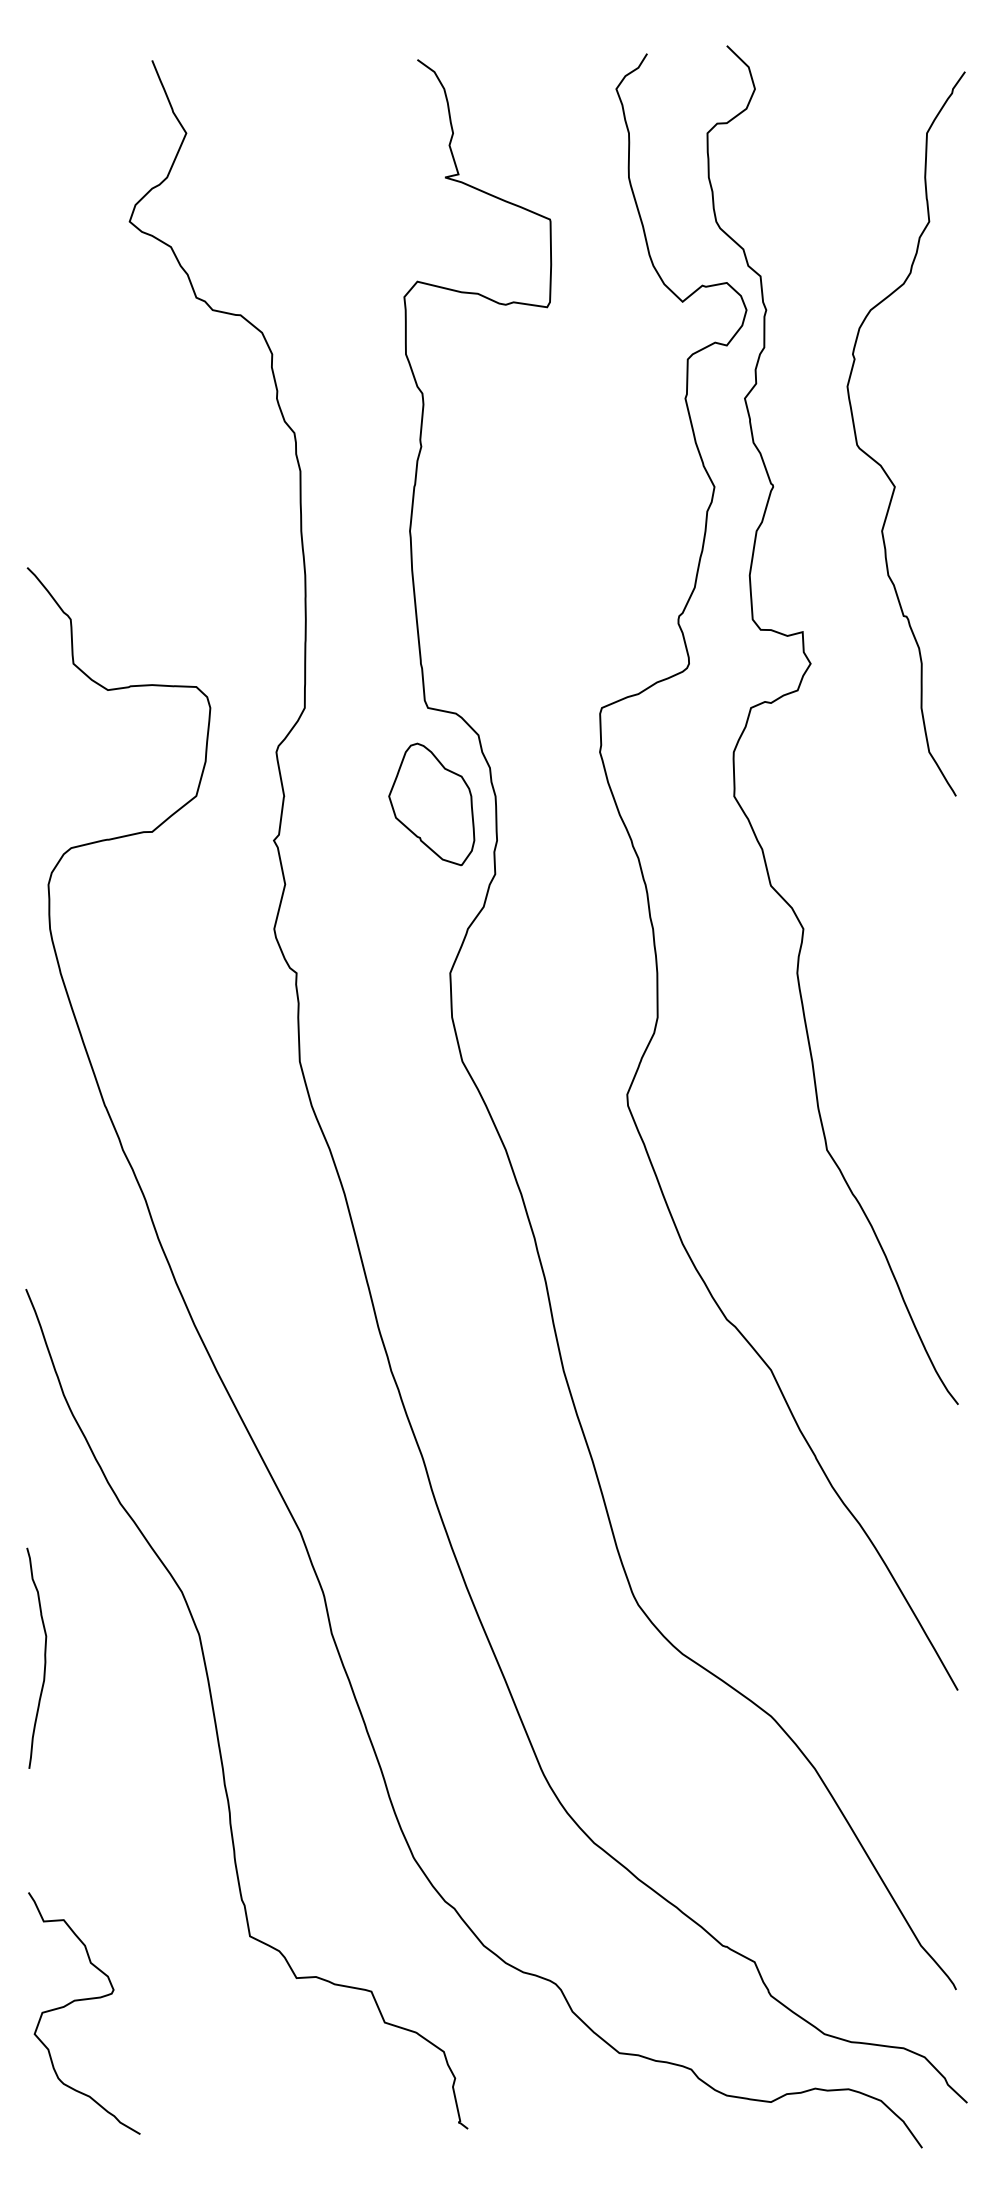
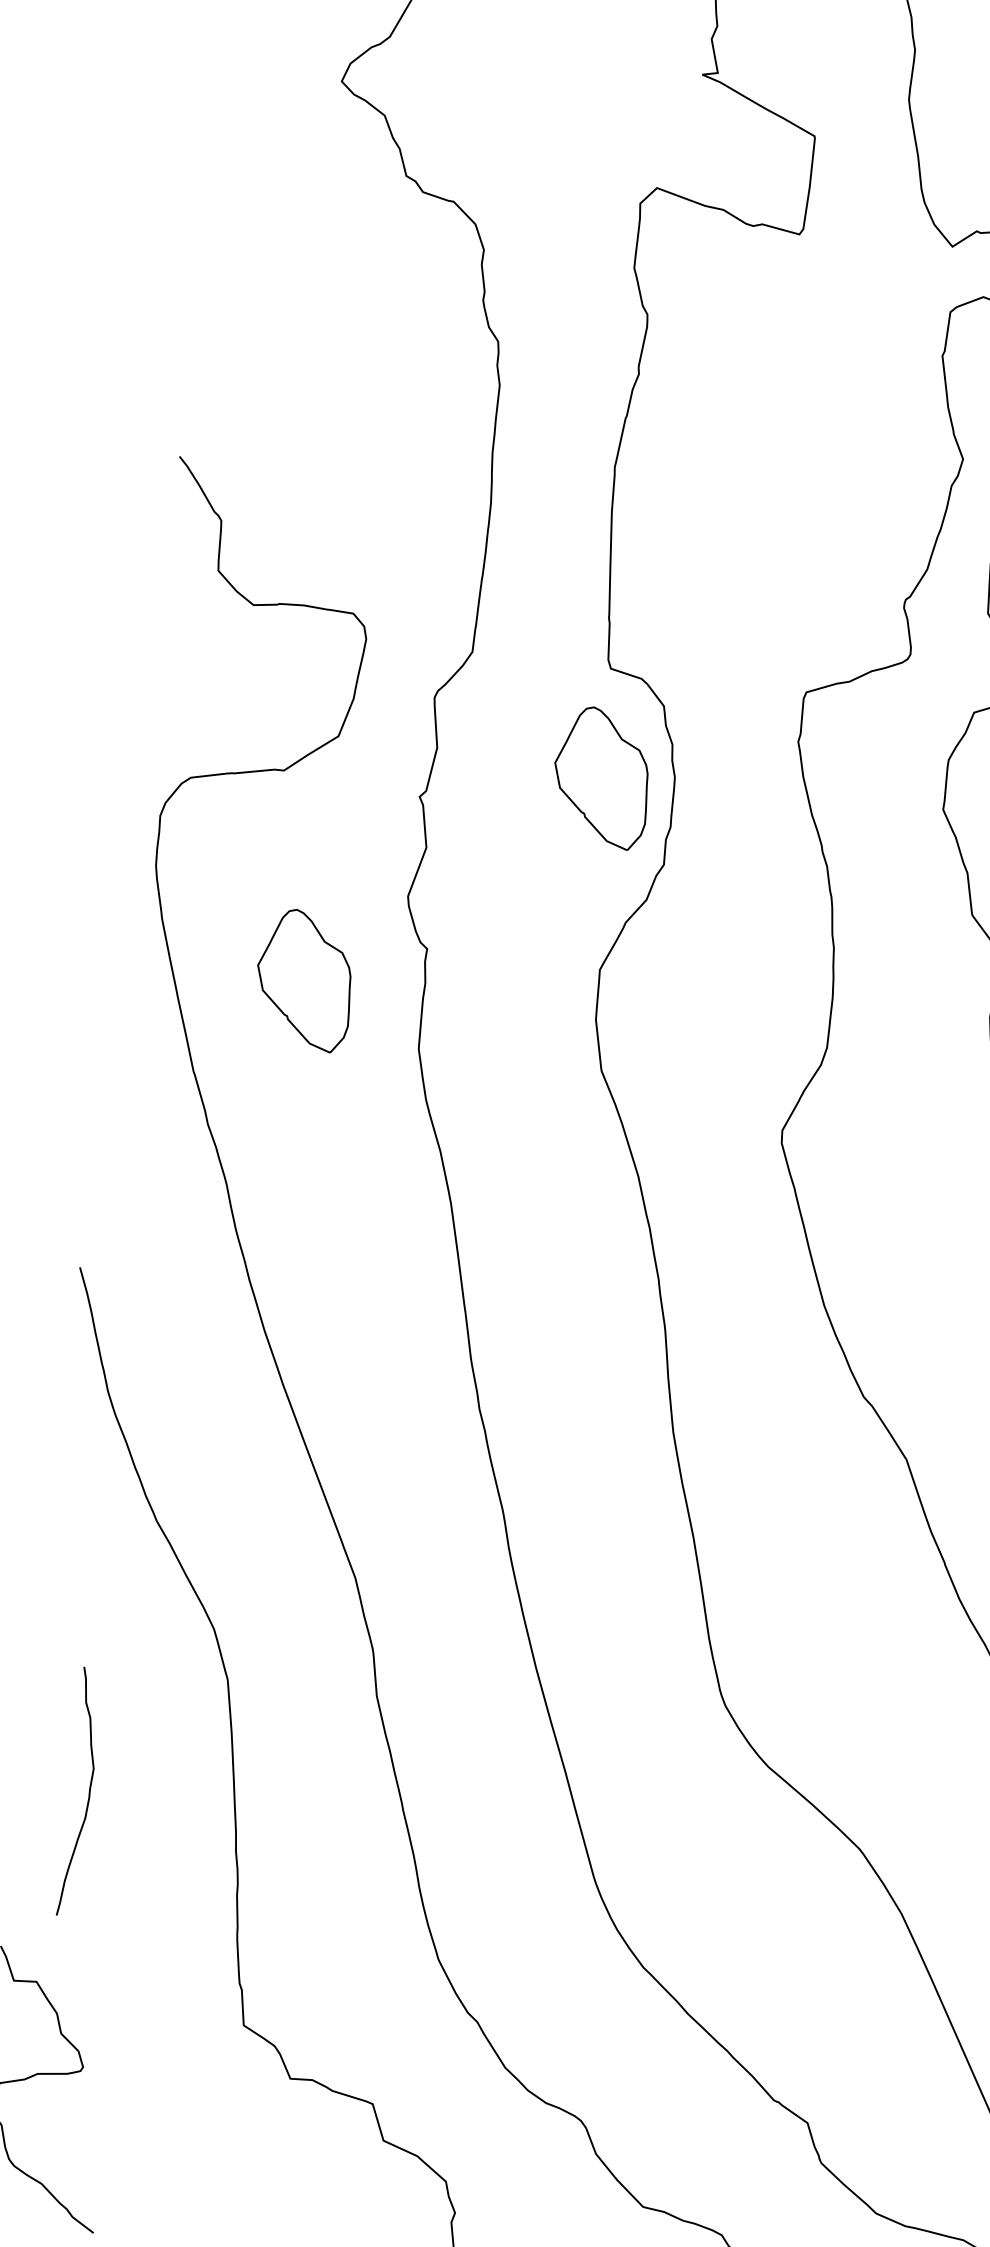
part: (192, 1013) -> (304, 980), added
curve: (44, 1657) -> (88, 1792), moved

